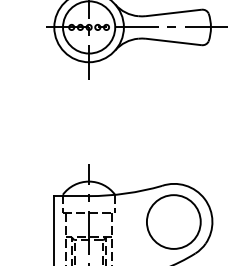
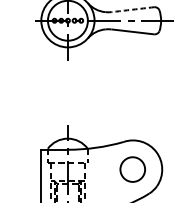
arc: (173, 12) -> (132, 9), solid -> dashed
circle: (173, 221) -> (132, 169), size x0.6

